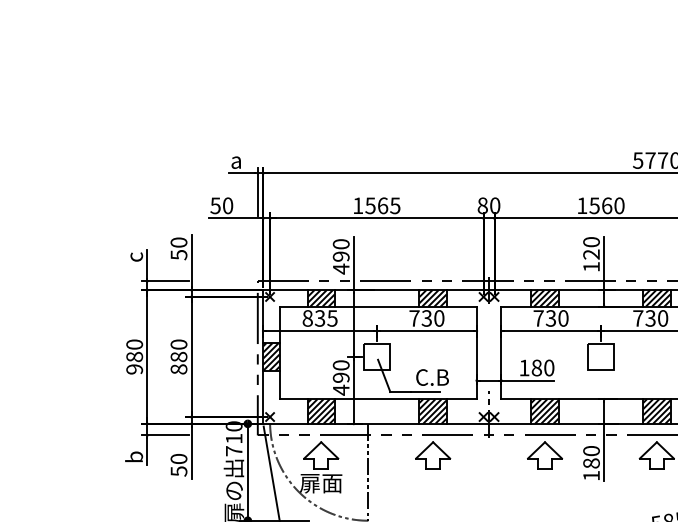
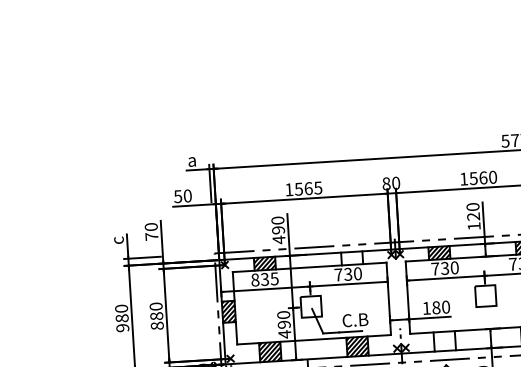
text: (178, 254) -> (151, 236), 50 -> 70
hatch: (432, 298) -> (351, 258), removed
hatch: (544, 411) -> (444, 341), removed

